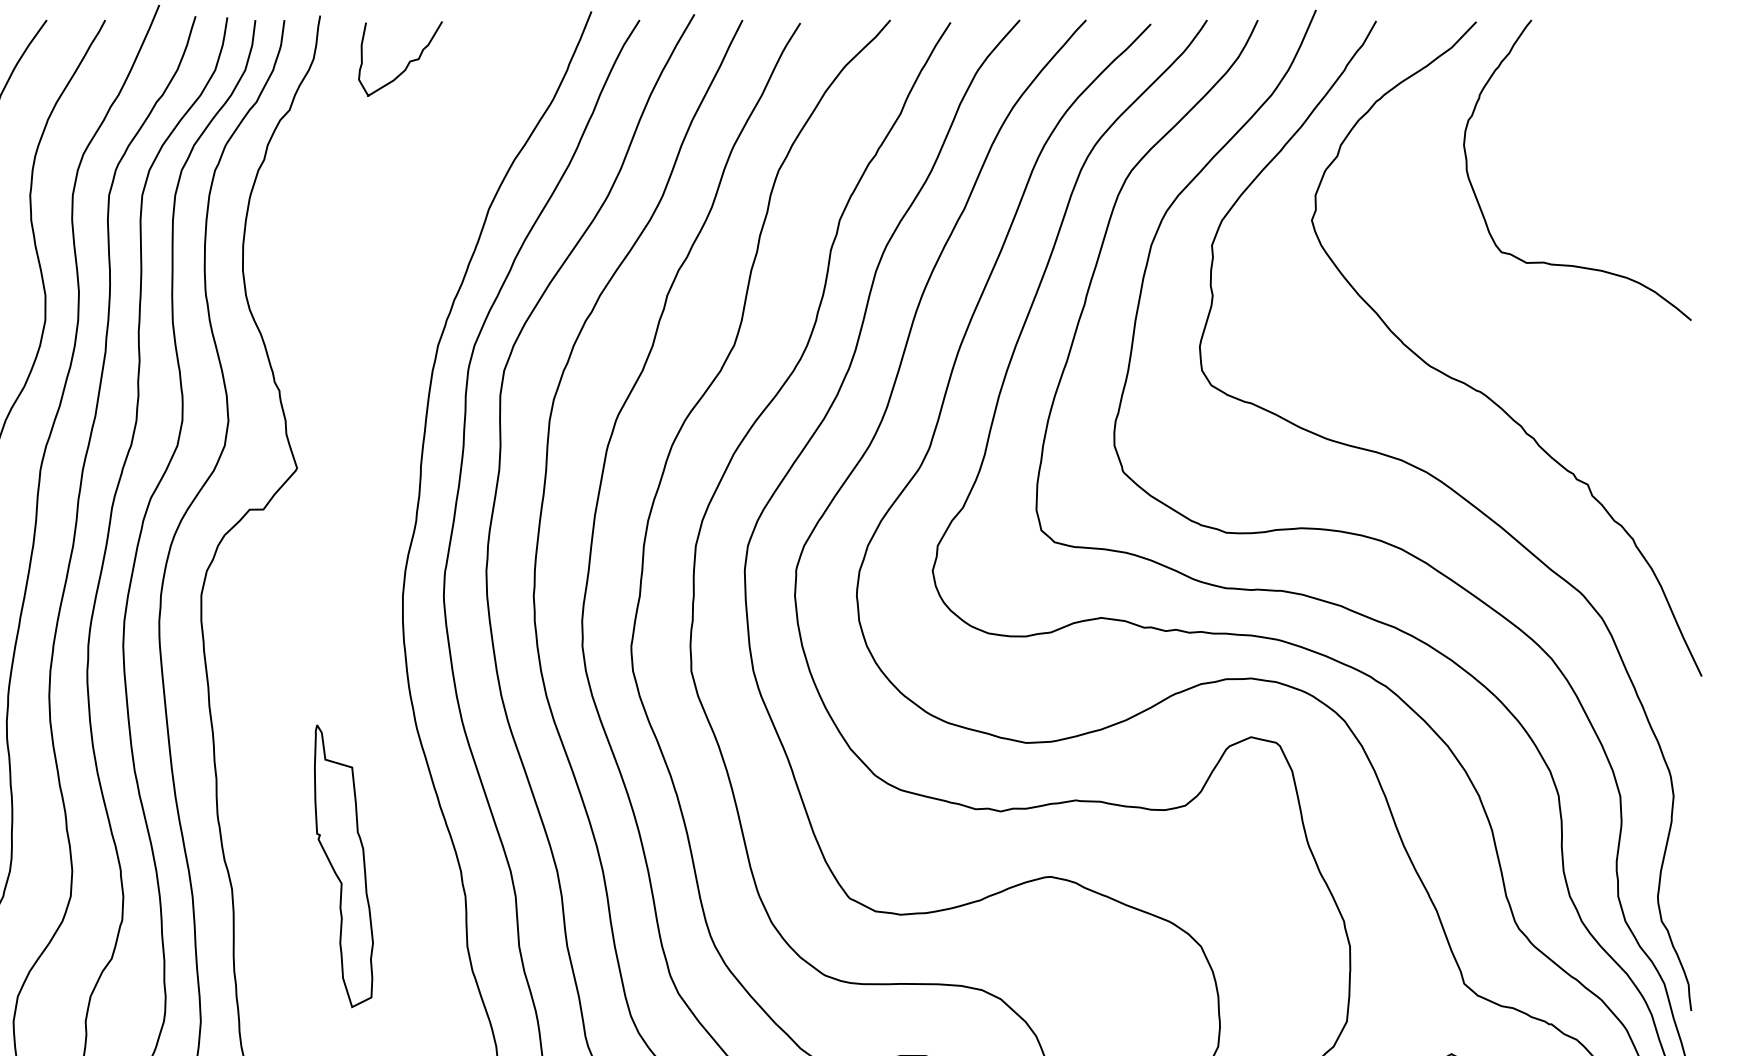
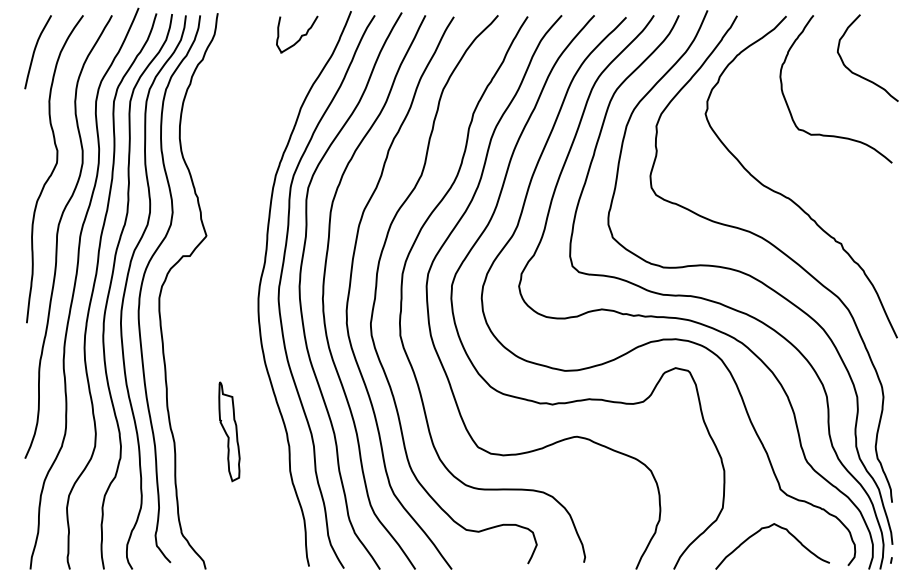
curve: (406, 63) -> (300, 36), moved
curve: (1622, 140) -> (858, 74), added
part: (343, 866) -> (229, 431), size x0.71

